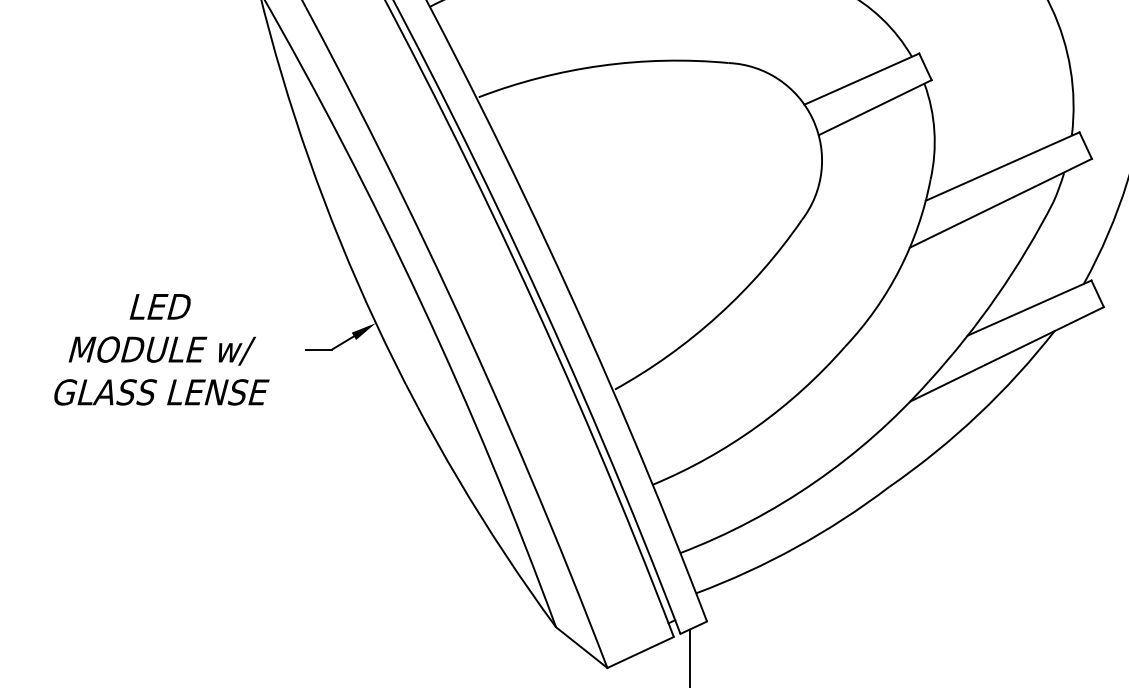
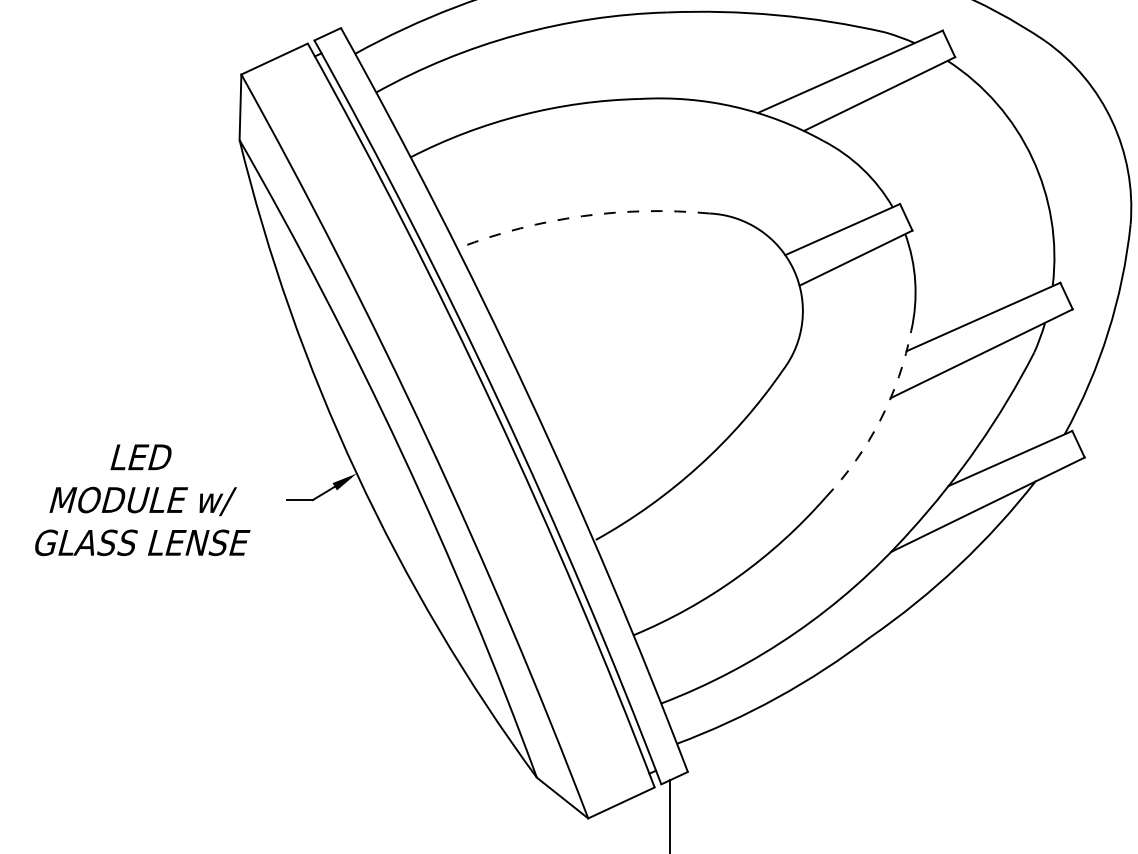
arc: (601, 66) -> (582, 216), solid -> dashed
arc: (899, 269) -> (880, 419), solid -> dashed

